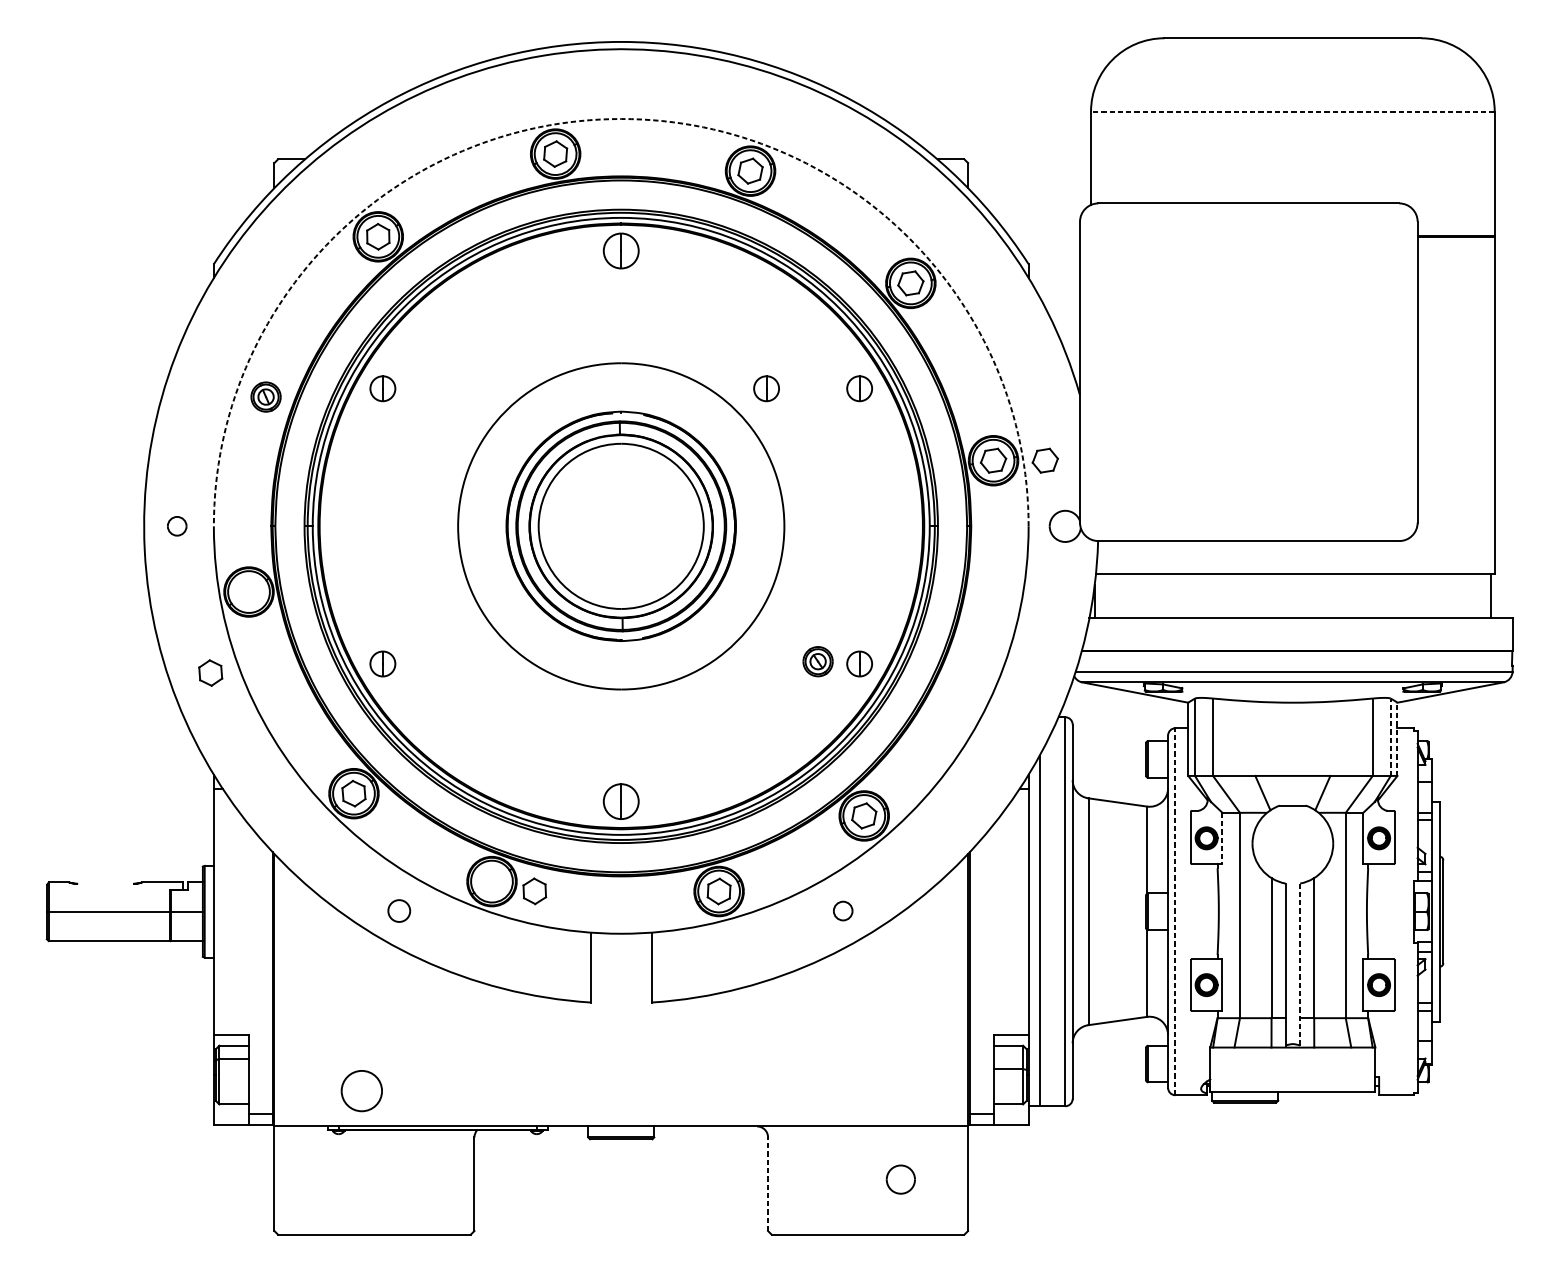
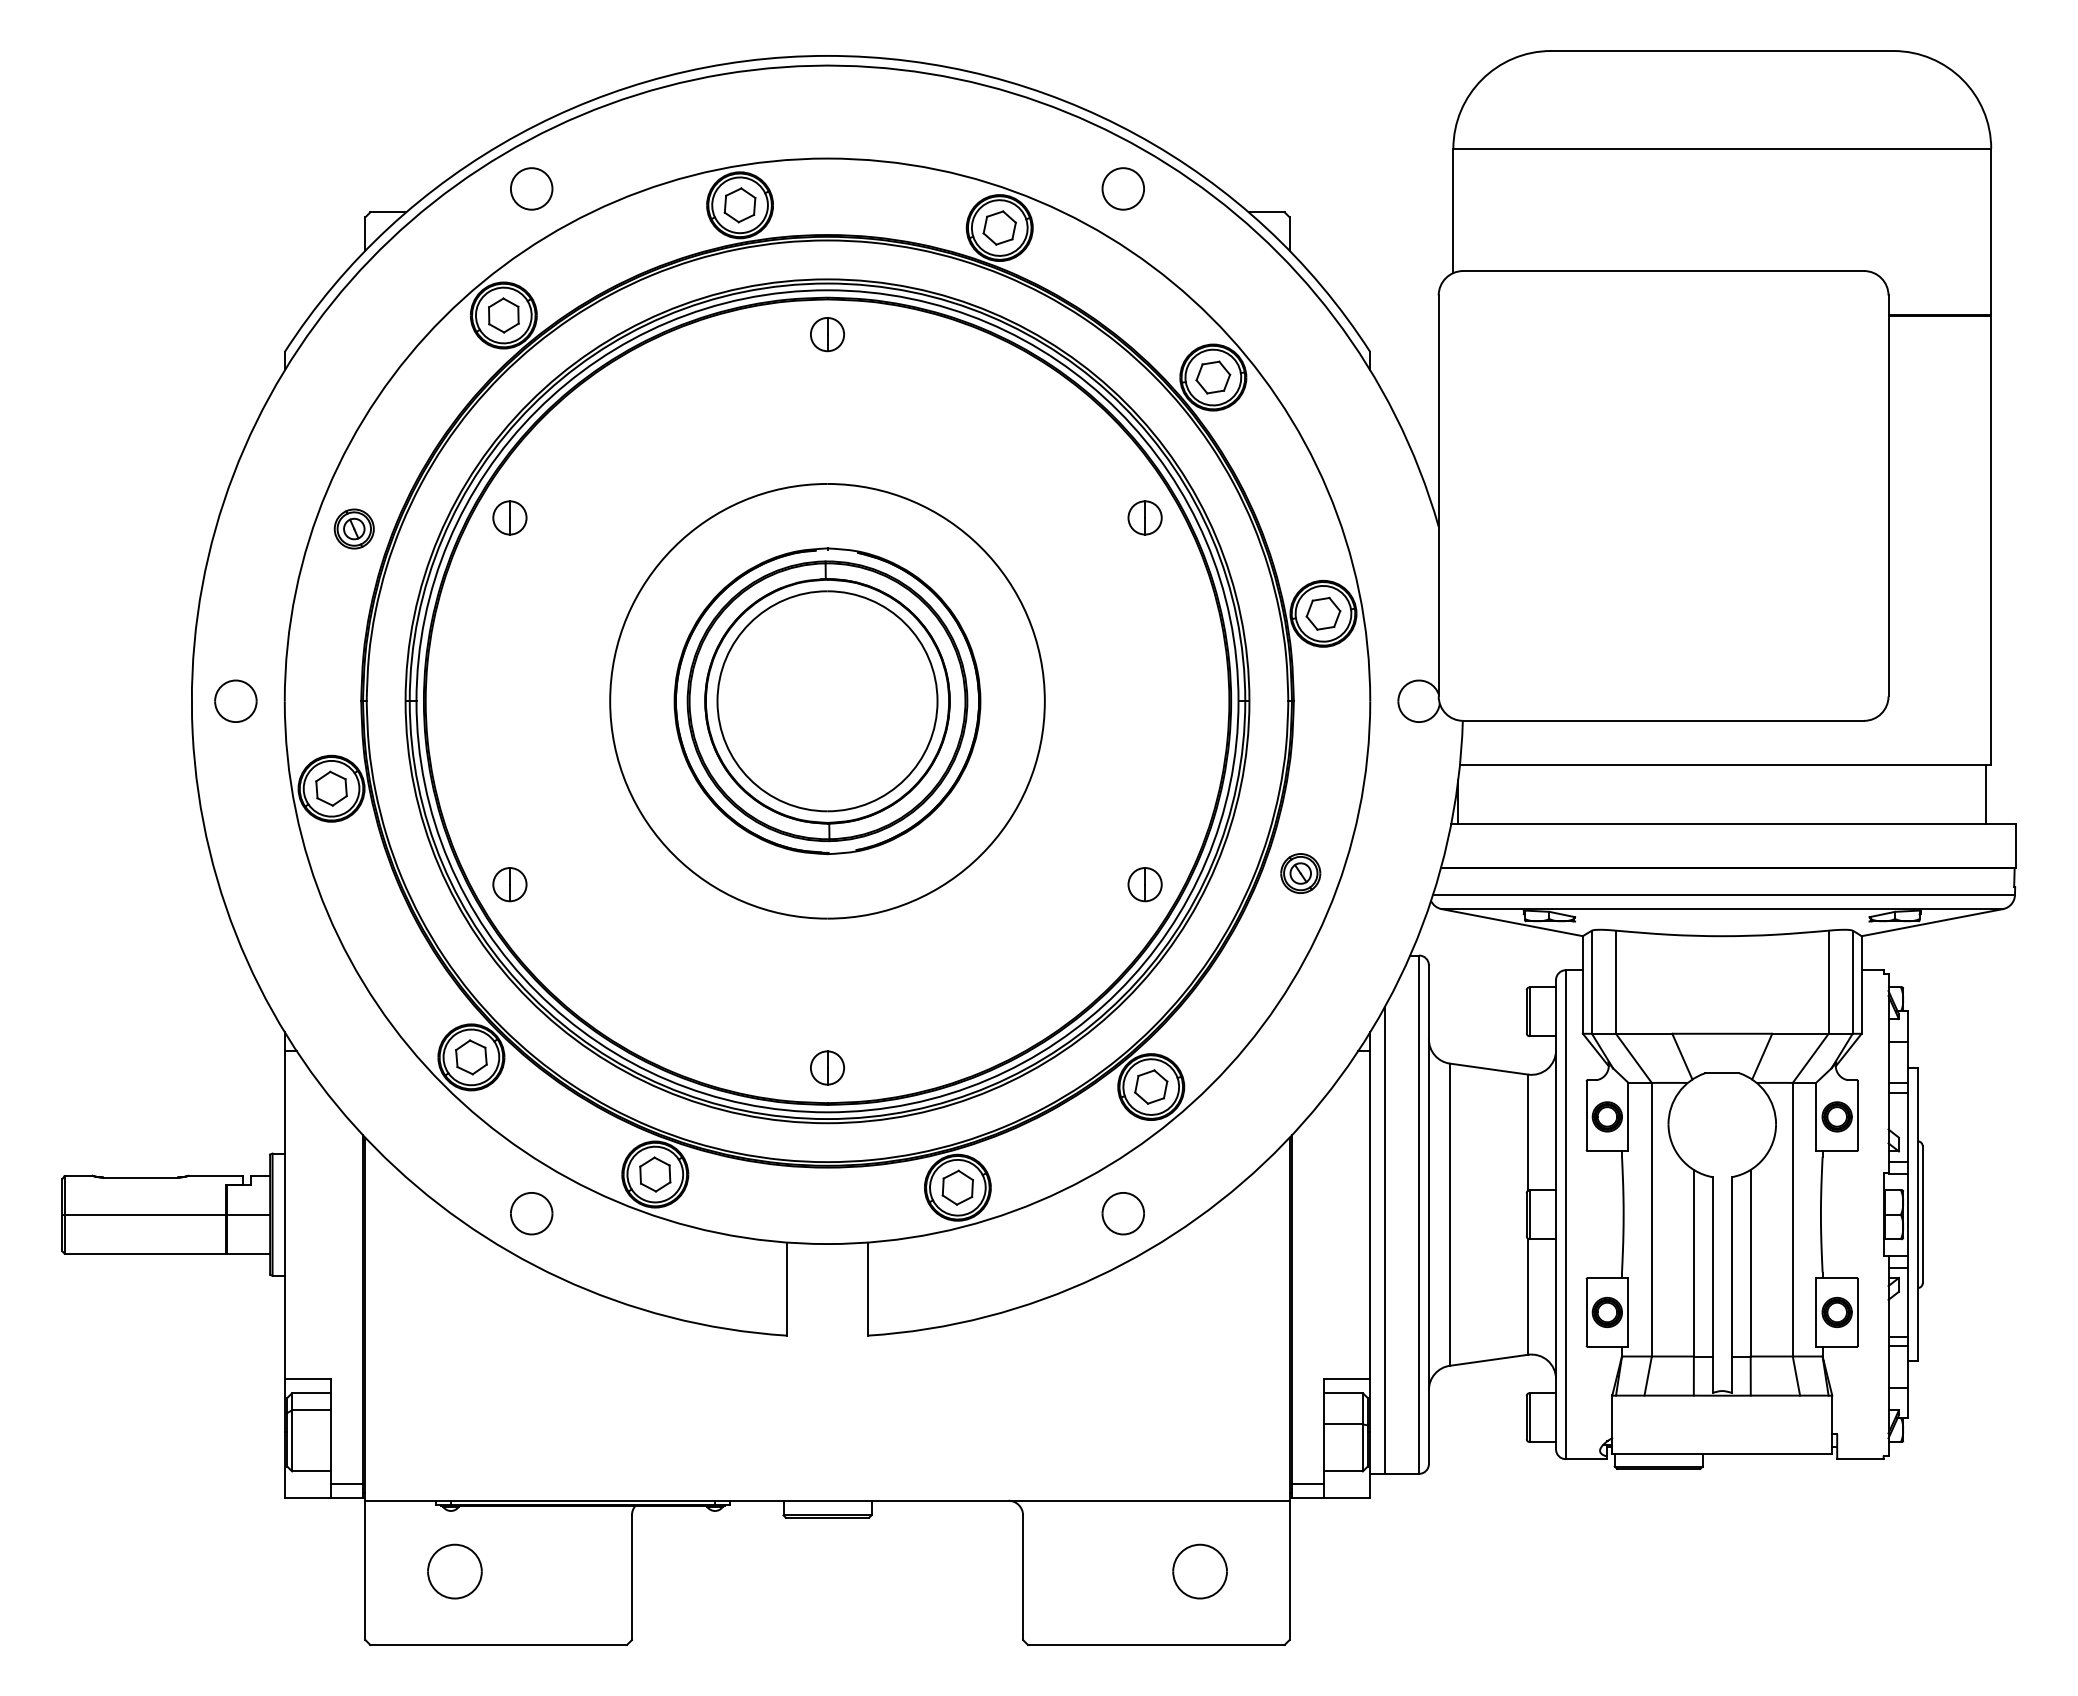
line: (1293, 111) -> (1722, 148), dashed -> solid
arc: (621, 118) -> (827, 158), dashed -> solid
part: (399, 141) -> (531, 188), added
part: (842, 141) -> (1122, 188), added
part: (621, 251) -> (827, 334), size x0.71
part: (766, 388) -> (1020, 517), removed
part: (1045, 460) -> (1392, 613), removed
part: (176, 525) -> (235, 700), size x1.67
part: (817, 661) -> (1300, 873), moved
part: (210, 672) -> (331, 788), moved
line: (1390, 737) -> (1852, 982), dashed -> solid
line: (1397, 739) -> (1861, 985), dashed -> solid
part: (621, 801) -> (827, 1067), size x0.71
line: (1222, 838) -> (1628, 1117), dashed -> solid
line: (105, 883) -> (140, 1177), added
part: (534, 891) -> (655, 1174), moved
part: (399, 910) -> (531, 1213), size x1.43
part: (842, 910) -> (1122, 1213), size x1.67
line: (1175, 911) -> (1565, 1214), dashed -> solid
line: (1300, 964) -> (1732, 1285), dashed -> solid
part: (361, 1090) -> (454, 1571), moved
part: (900, 1179) -> (1199, 1571), size x1.43
line: (768, 1184) -> (1023, 1577), dashed -> solid

